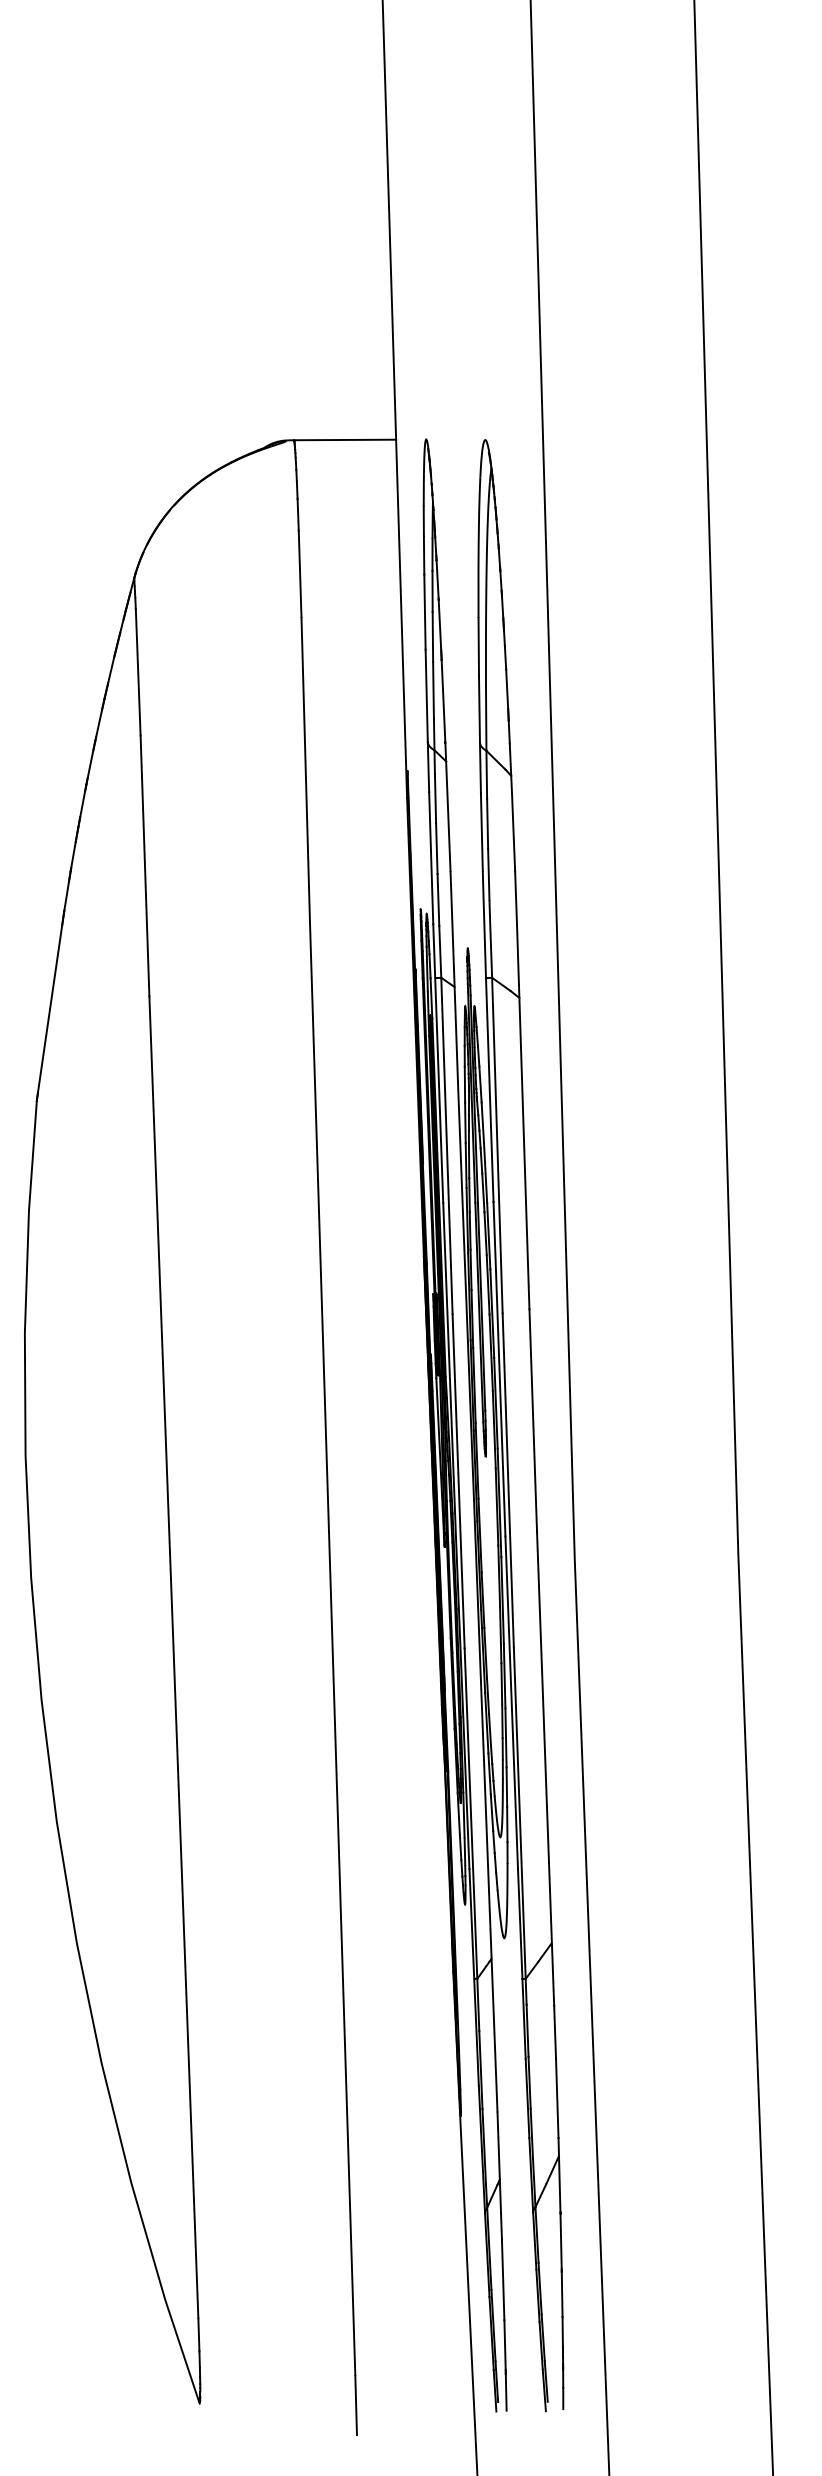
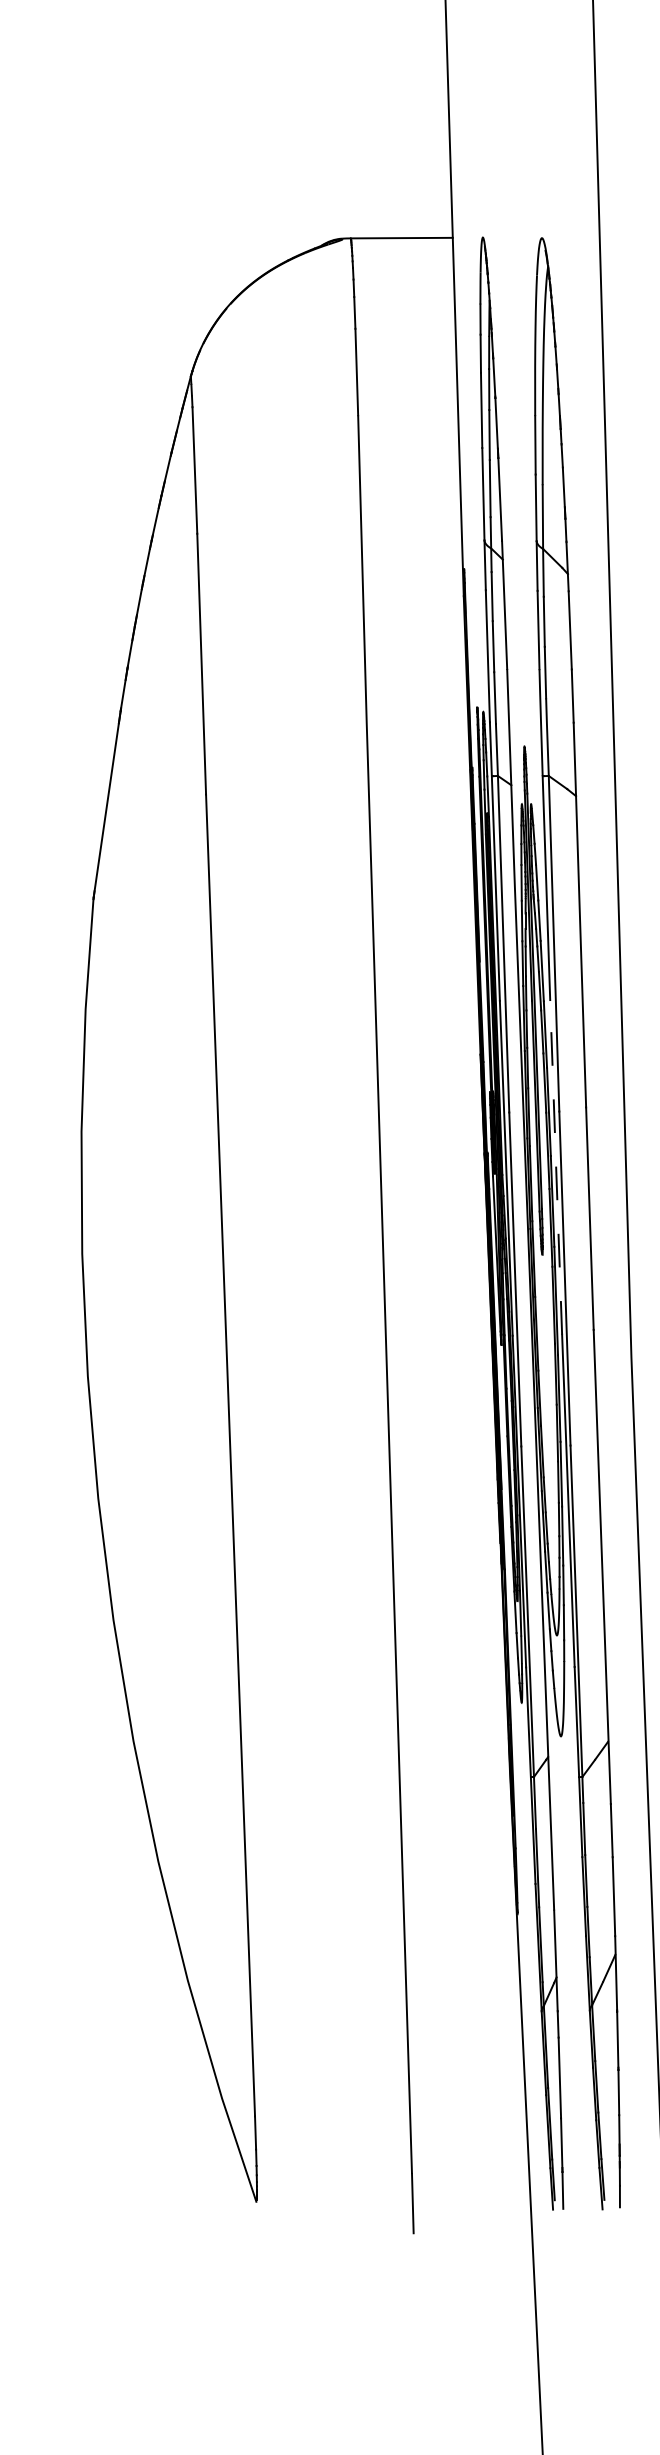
line: (499, 1368) -> (556, 1166), solid -> dashed

